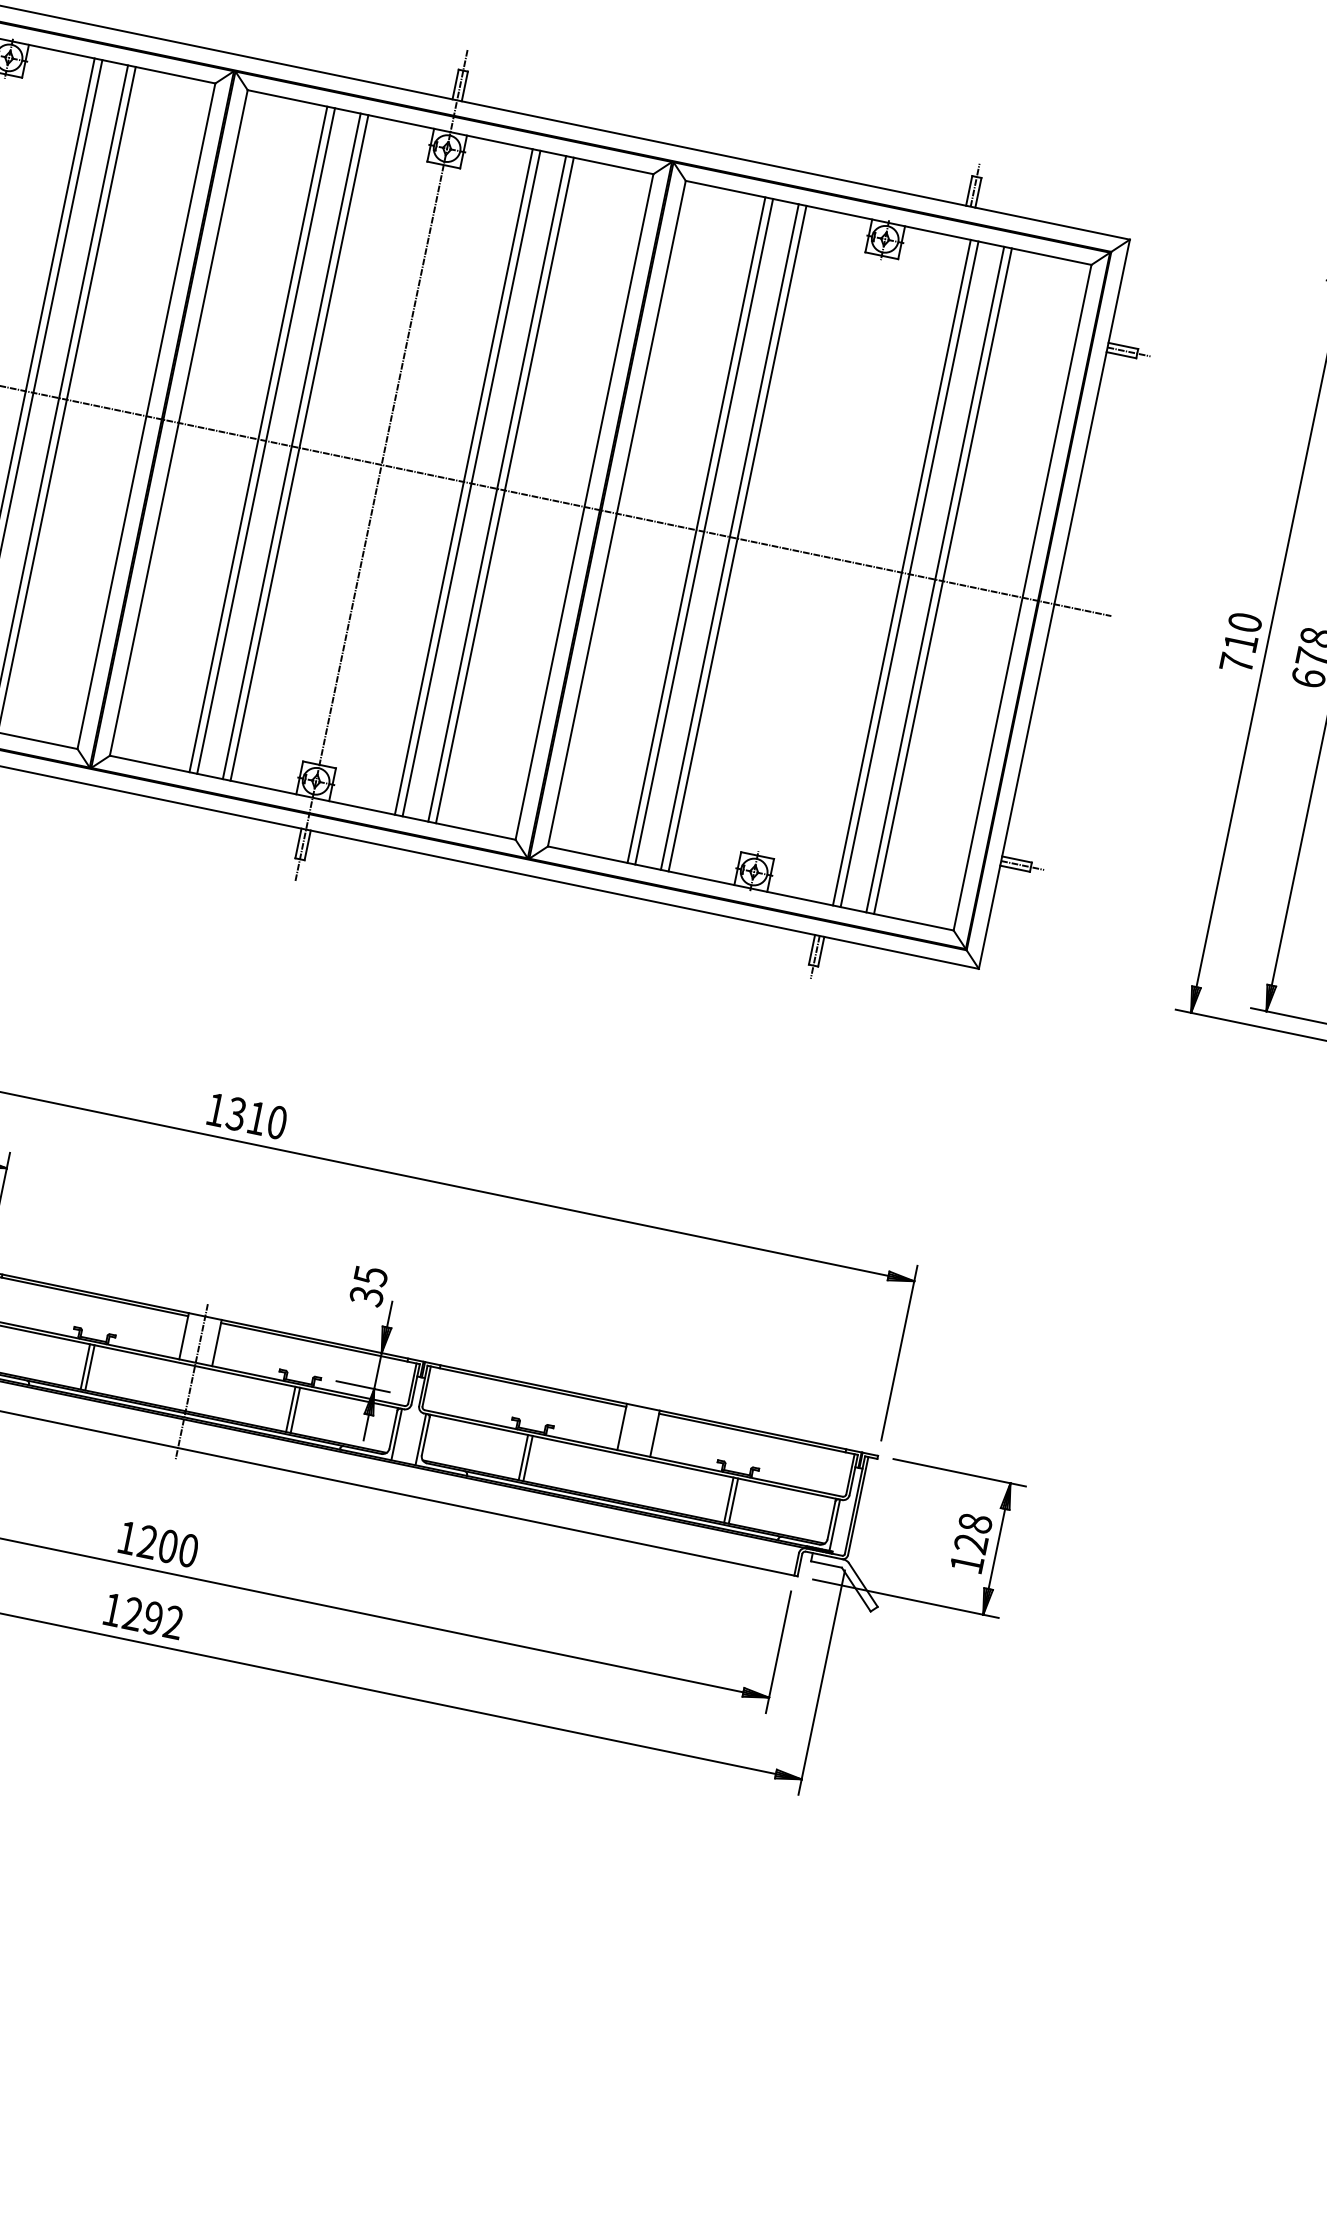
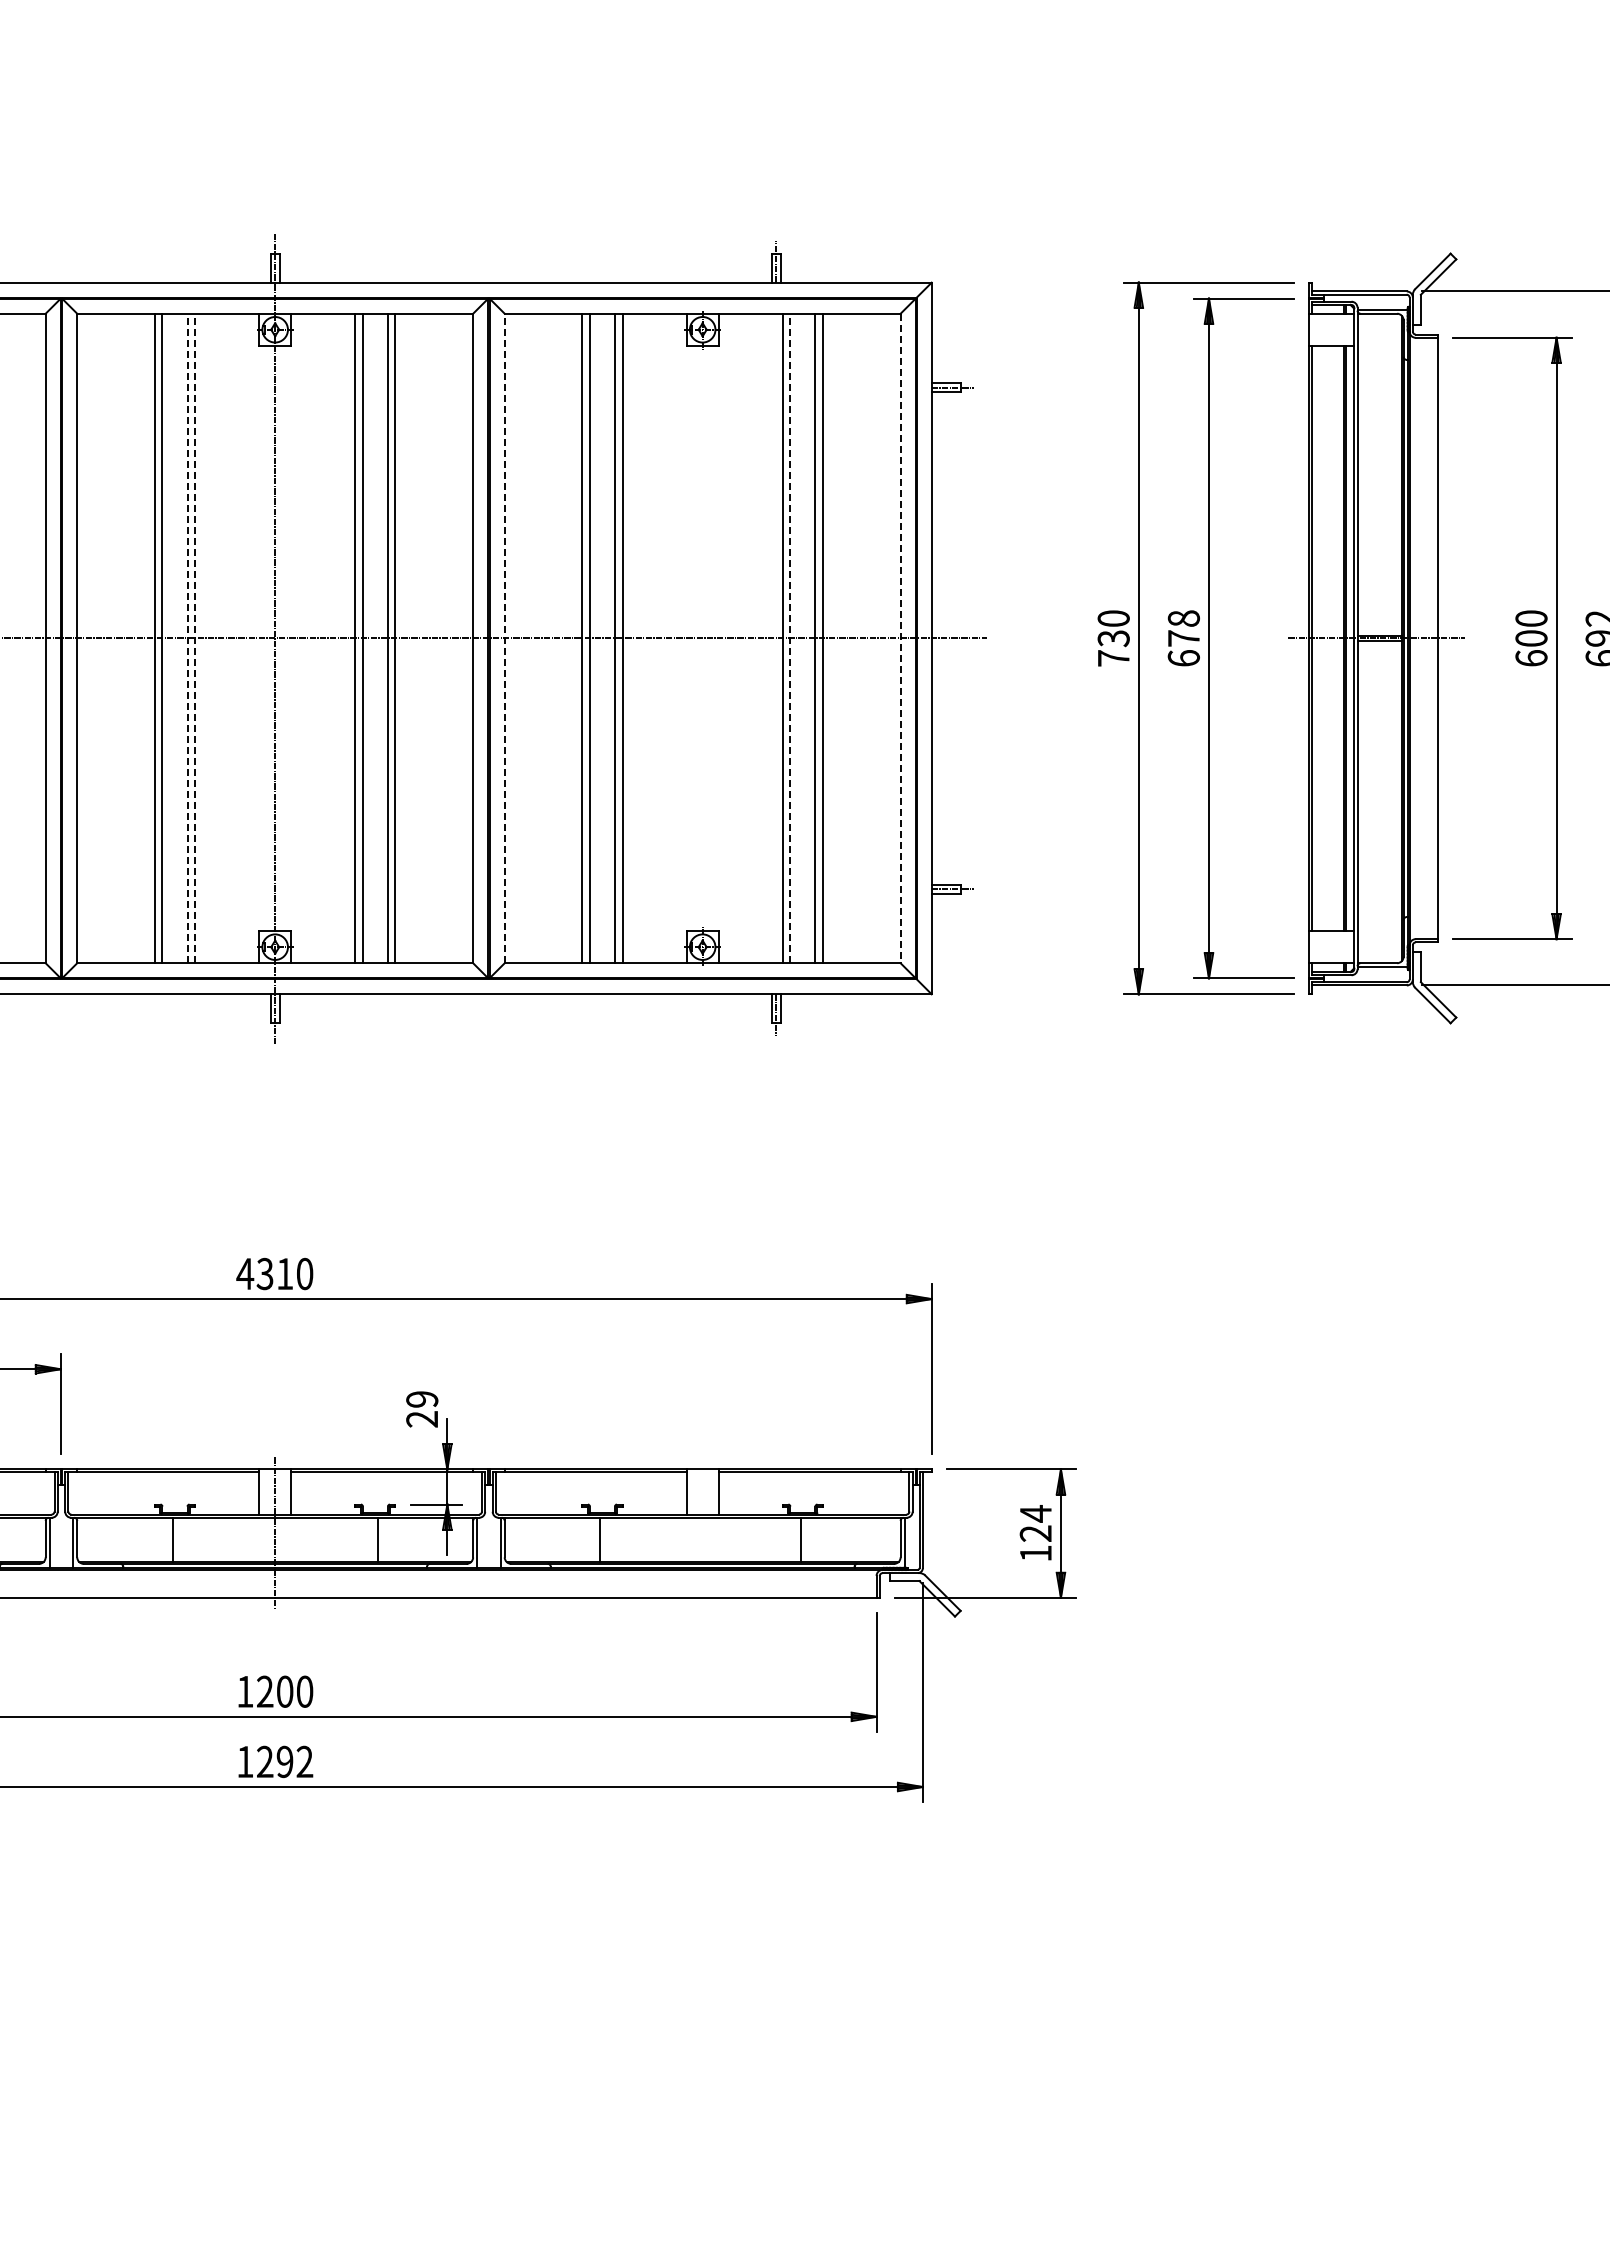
line: (291, 446) -> (187, 638), solid -> dashed
line: (299, 448) -> (195, 638), solid -> dashed
line: (616, 513) -> (504, 638), solid -> dashed
line: (909, 574) -> (790, 638), solid -> dashed
line: (1022, 597) -> (900, 638), solid -> dashed
text: (1240, 642) -> (1113, 638), 710 -> 730
text: (216, 1109) -> (245, 1273), 1310 -> 4310
text: (368, 1286) -> (422, 1409), 35 -> 29
line: (90, 1367) -> (177, 1539), removed
line: (291, 1409) -> (373, 1539), removed
line: (527, 1458) -> (604, 1539), removed
line: (733, 1500) -> (805, 1539), removed
text: (975, 1522) -> (1035, 1513), 128 -> 124

